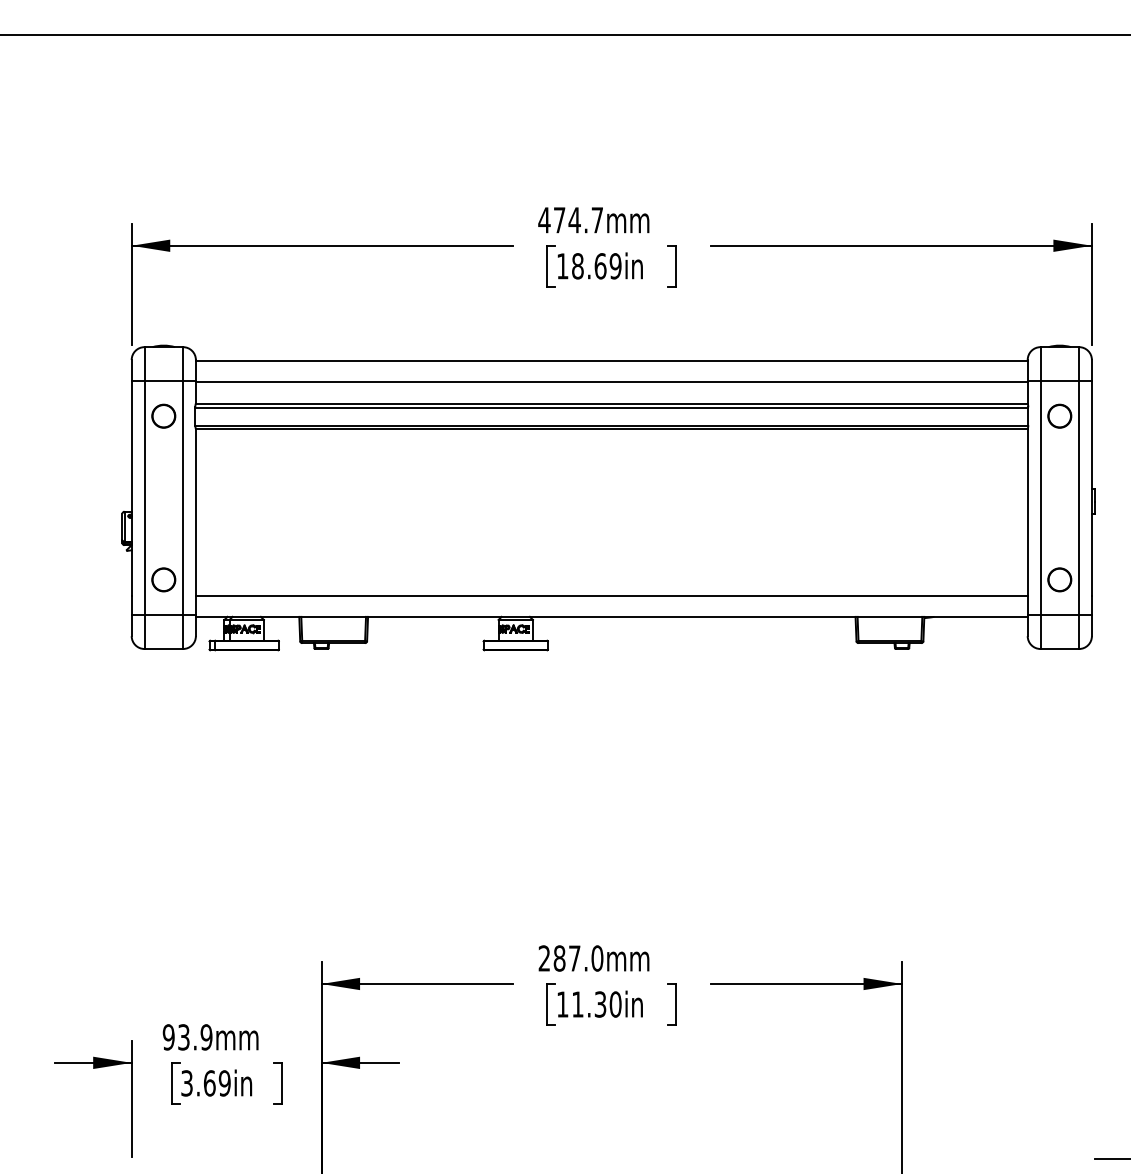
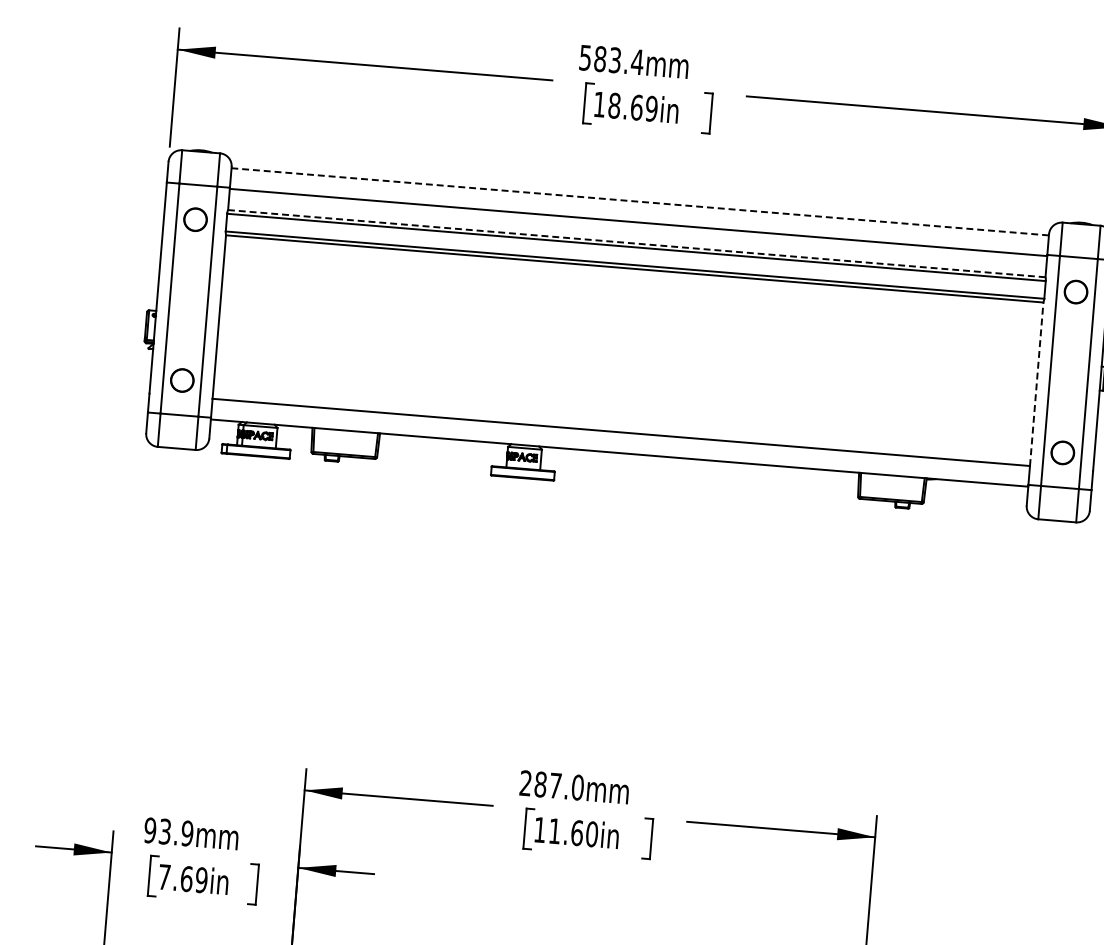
text: (570, 220) -> (611, 60), 474.7mm -> 583.4mm
line: (611, 361) -> (639, 202), solid -> dashed
line: (611, 403) -> (636, 243), solid -> dashed
line: (1027, 512) -> (1036, 384), solid -> dashed
text: (600, 1004) -> (577, 833), 11.30in -> 11.60in
text: (186, 1083) -> (163, 877), 3.69in -> 7.69in

